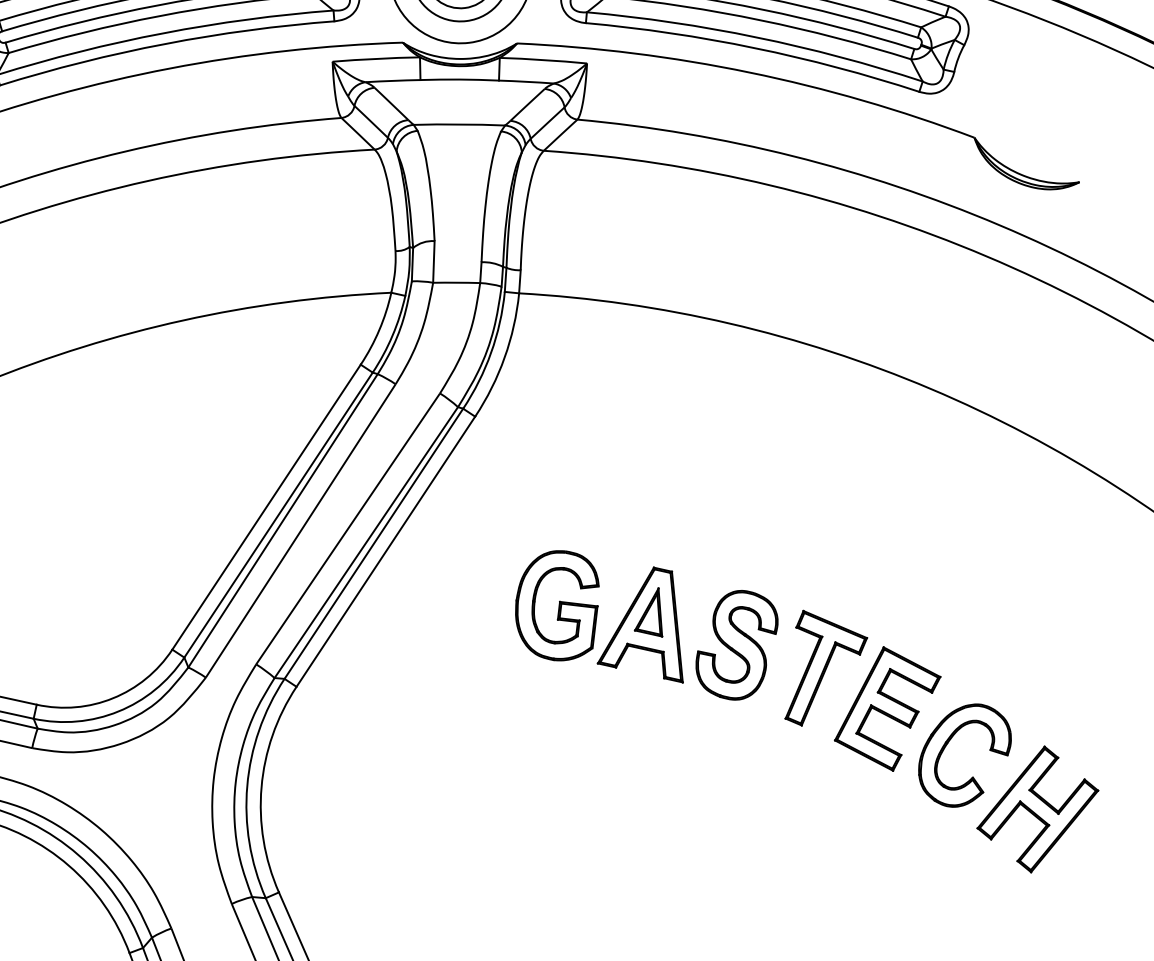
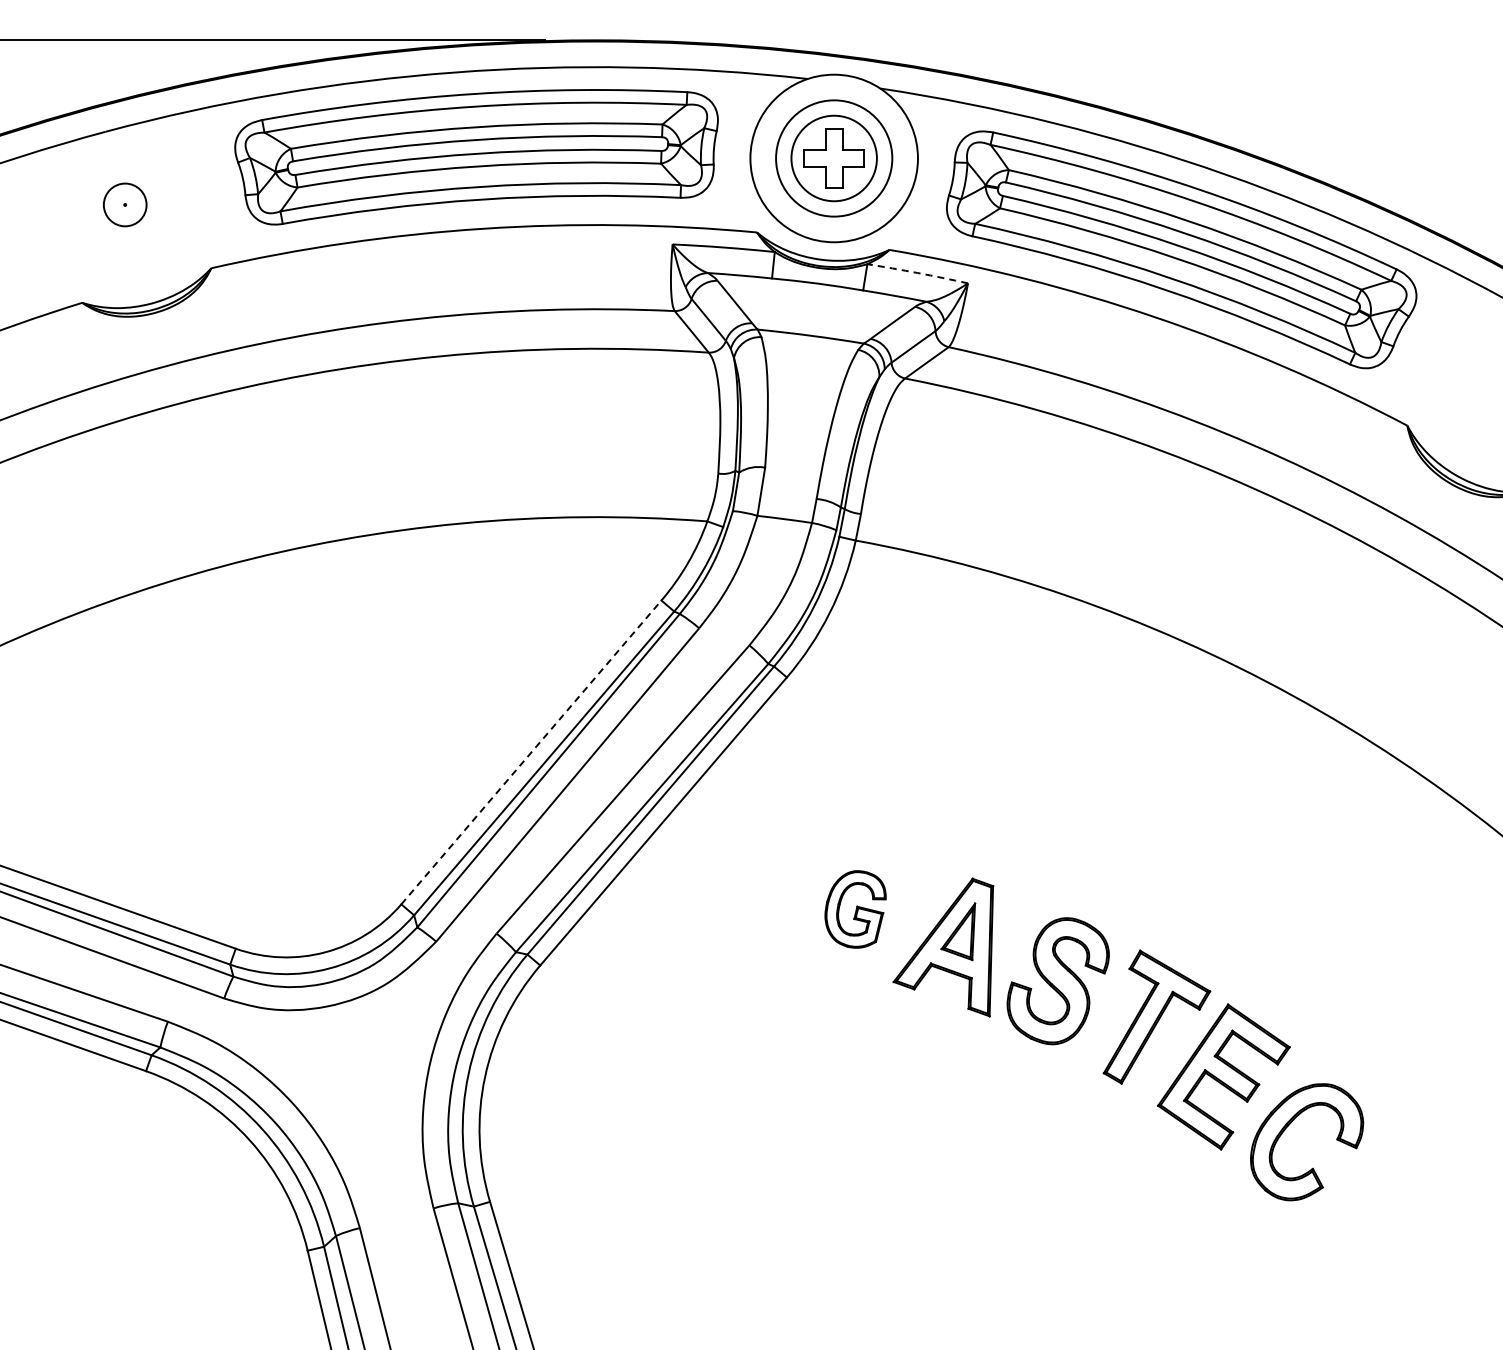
arc: (543, 60) -> (917, 273), solid -> dashed
line: (266, 507) -> (531, 752), solid -> dashed
part: (557, 606) -> (855, 909), size x0.6
part: (1037, 809) -> (1383, 1215), removed

